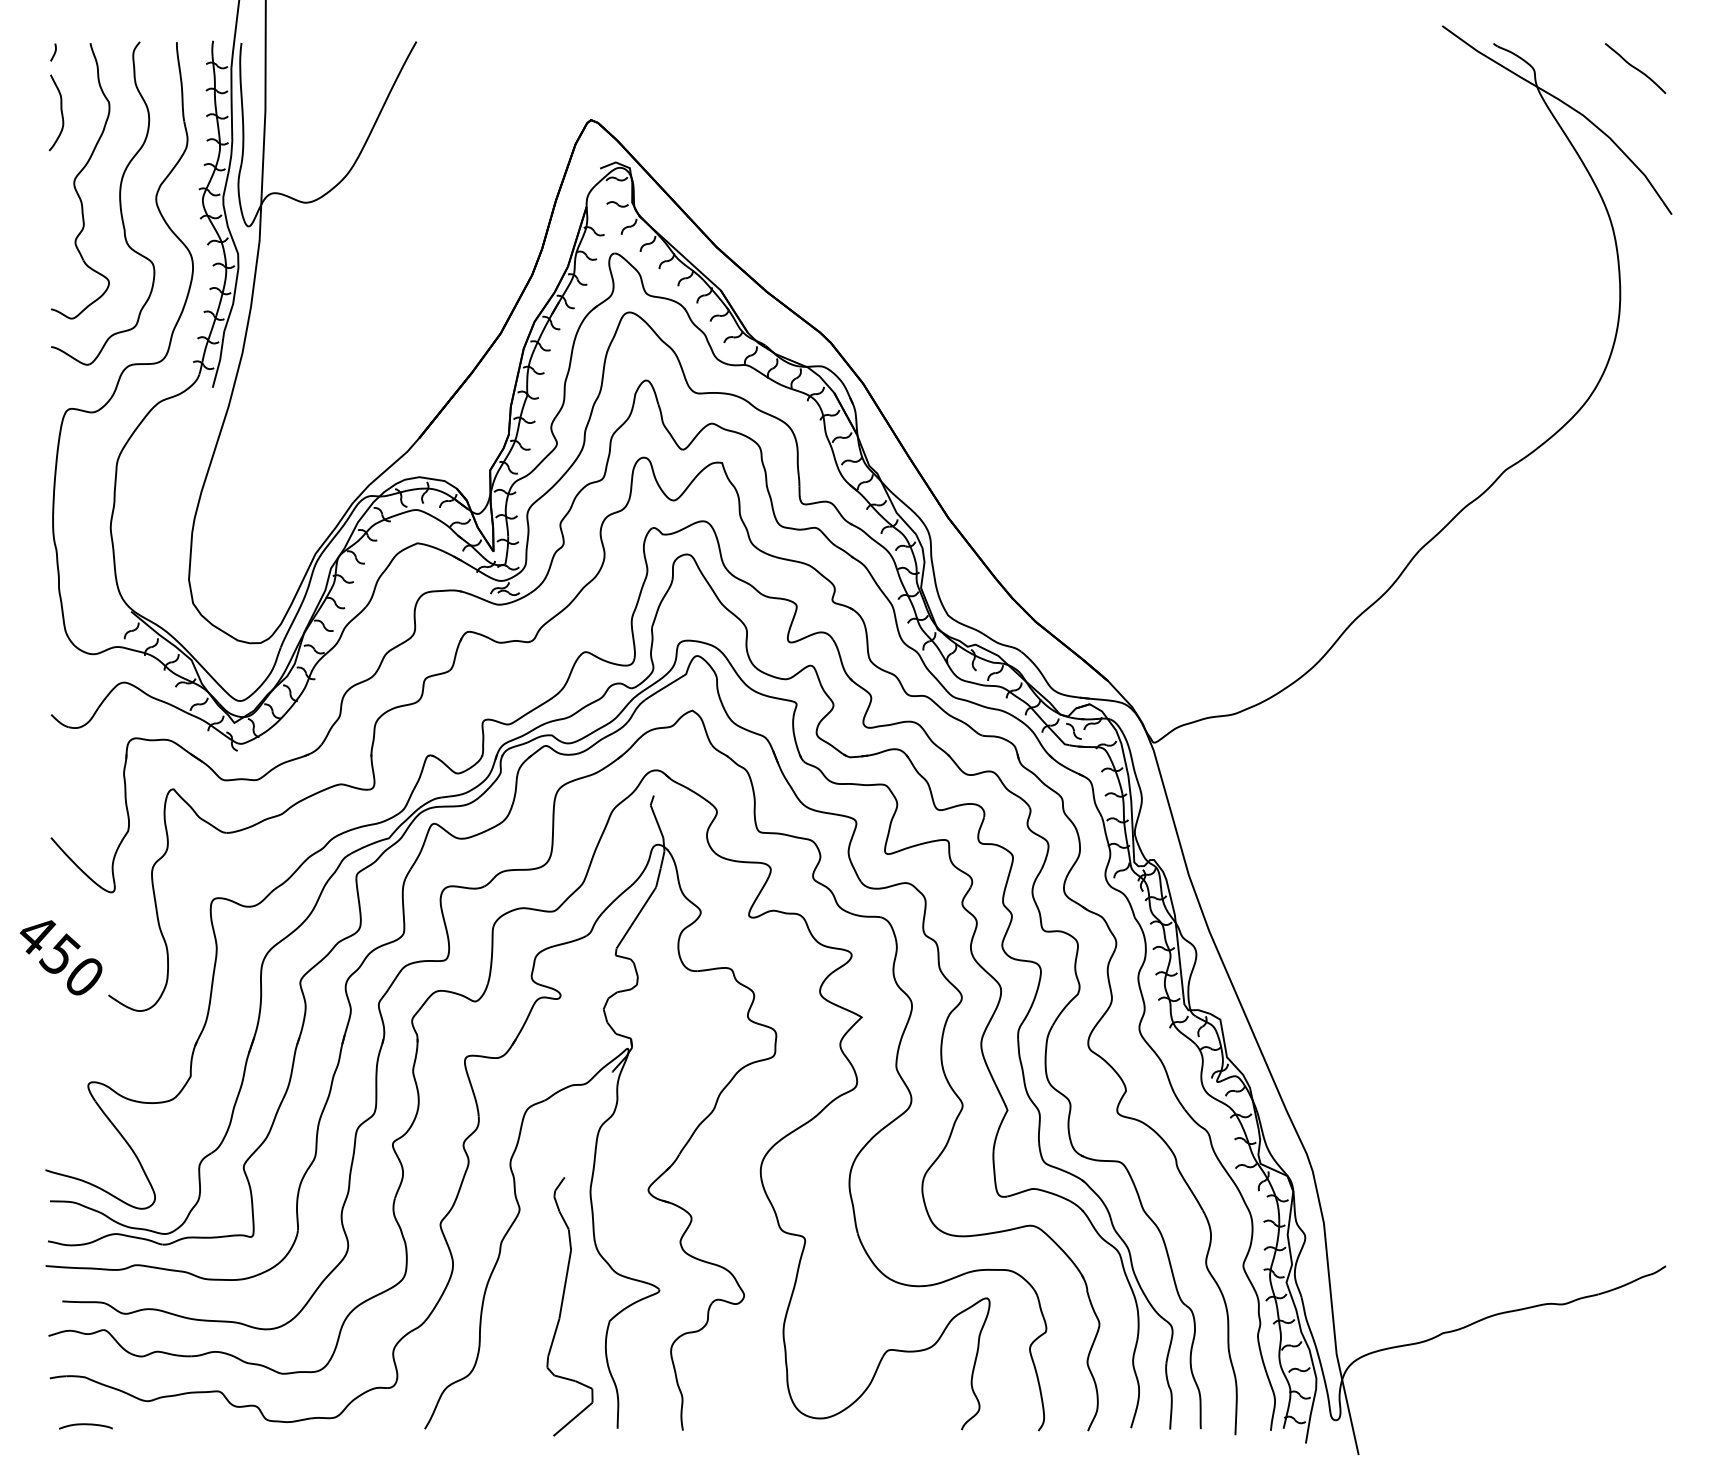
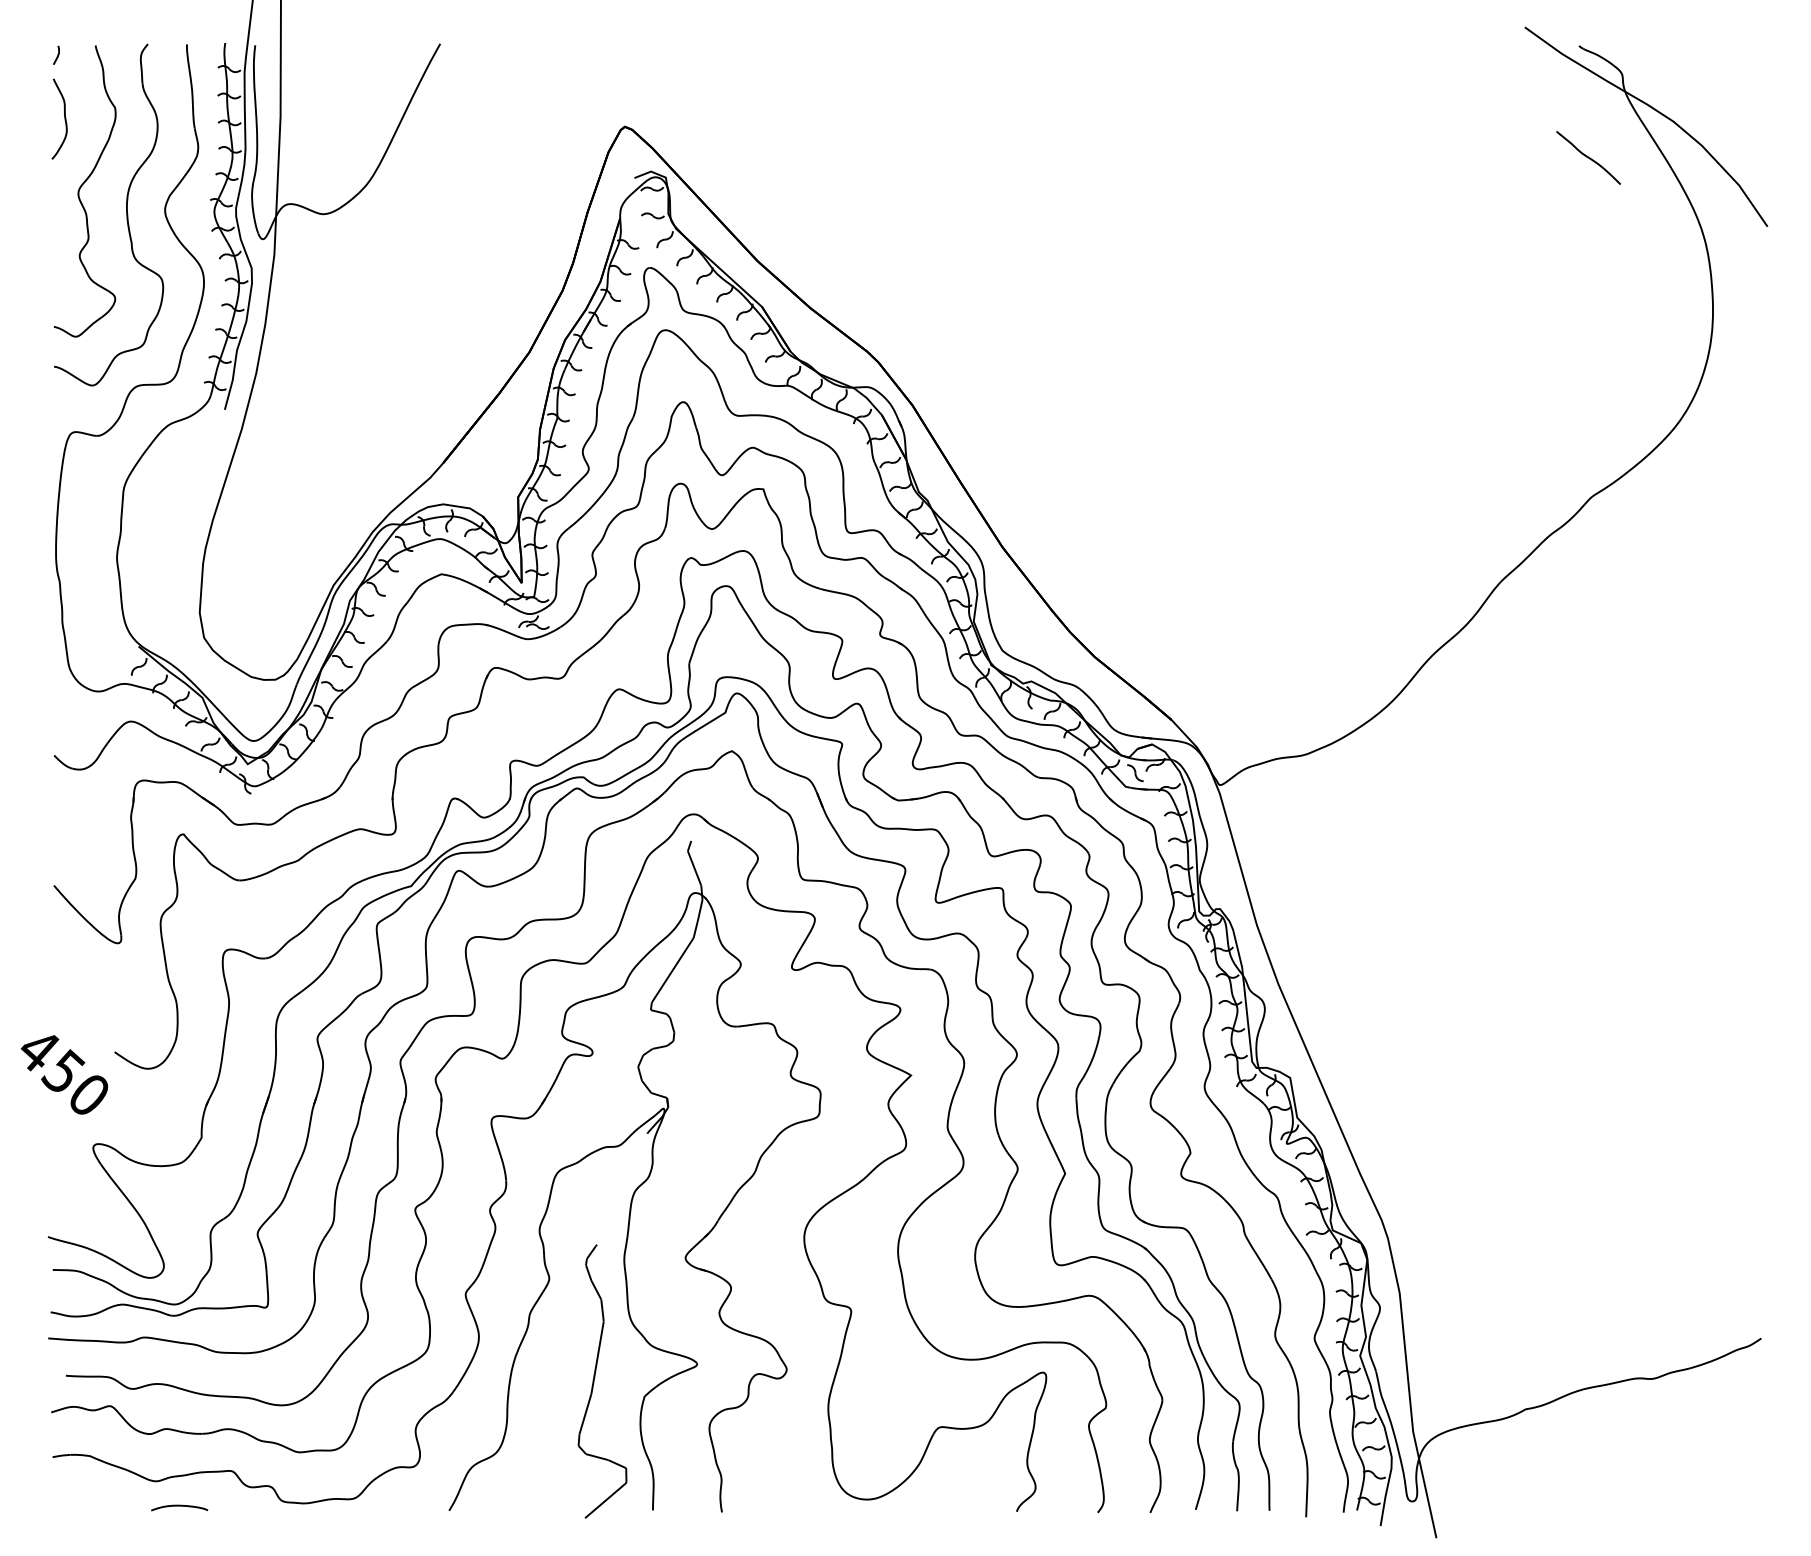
curve: (1635, 68) -> (1588, 157), moved
text: (60, 957) -> (63, 1074), moved
curve: (85, 1425) -> (179, 1507), moved

